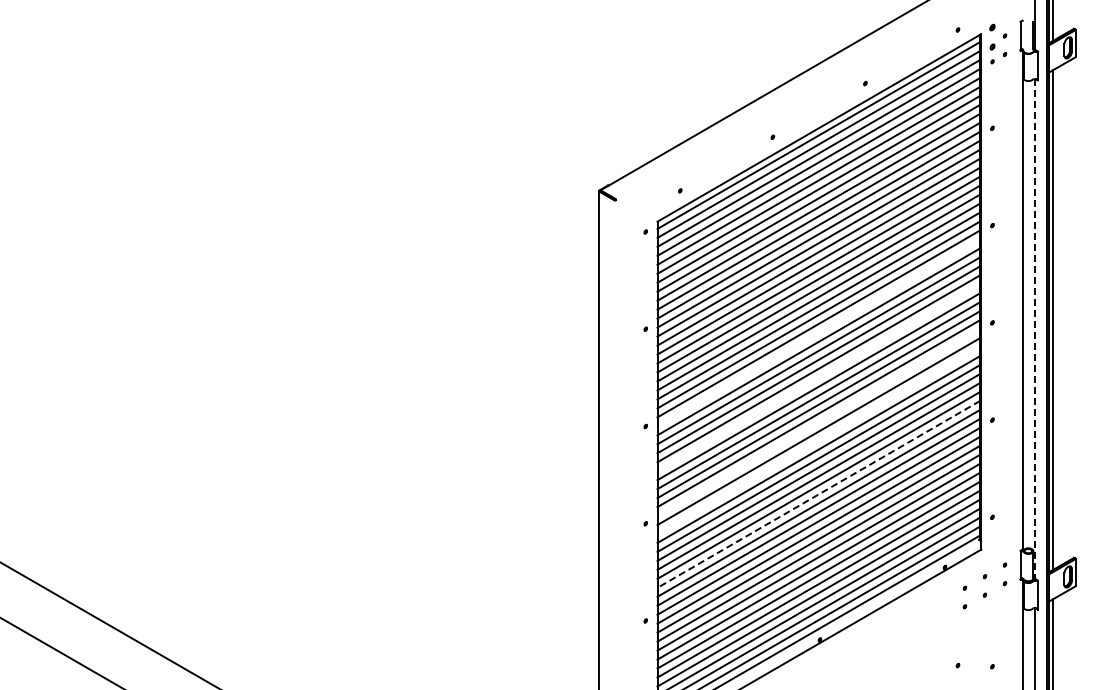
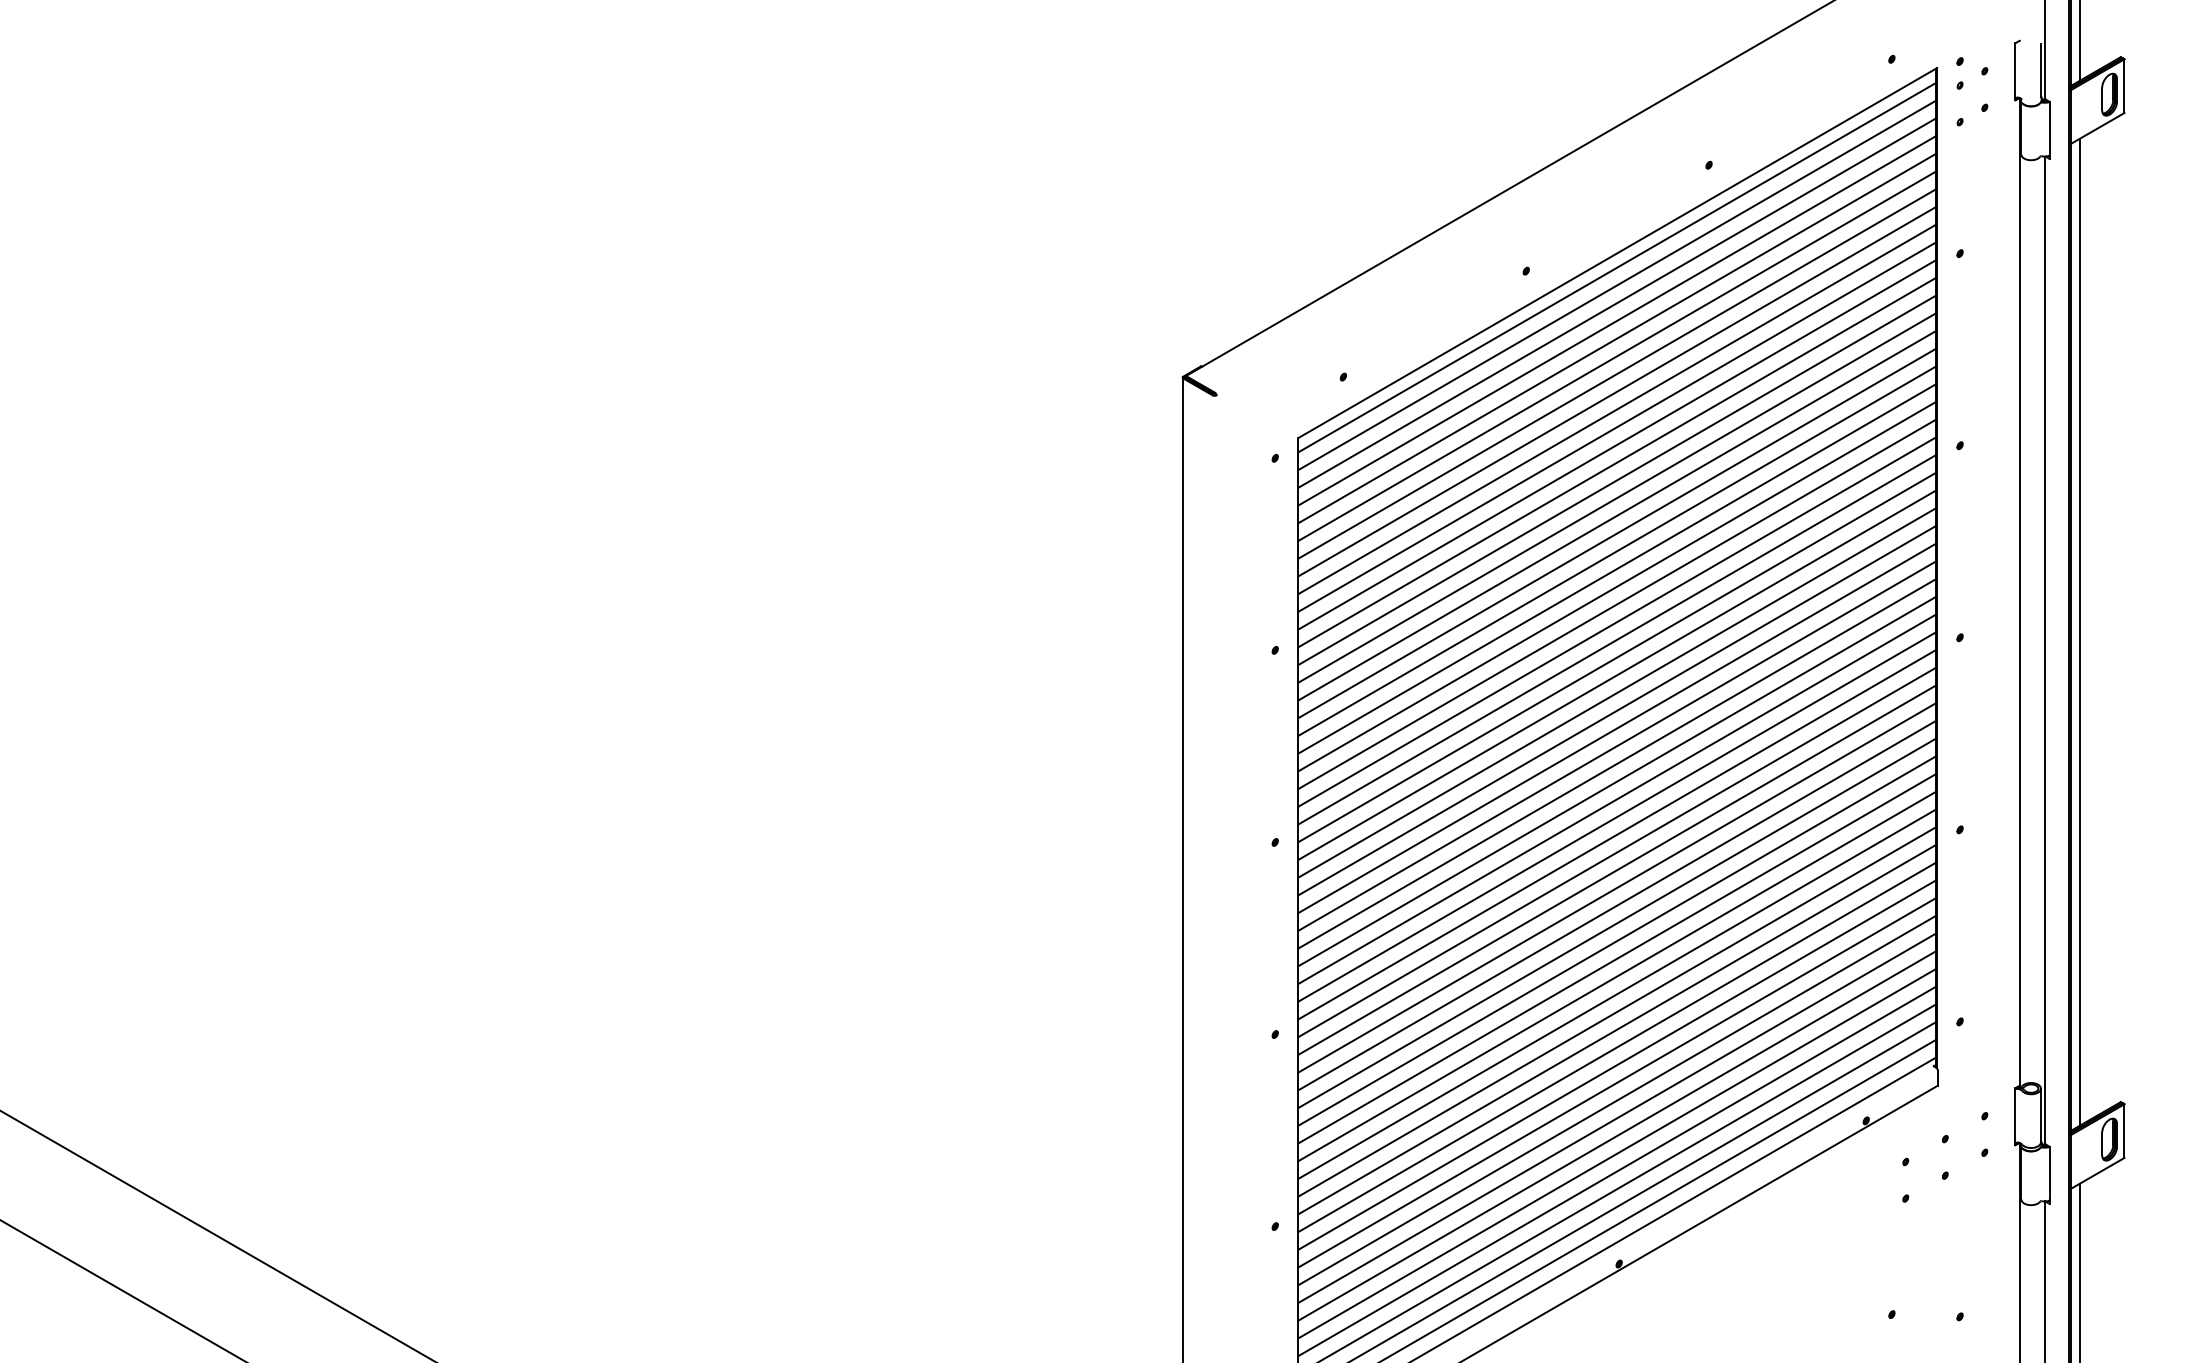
part: (992, 36) -> (1960, 72), size x0.62
line: (1035, 328) -> (2045, 648), dashed -> solid
line: (818, 332) -> (1616, 656), added
line: (818, 377) -> (1616, 745), added
line: (818, 422) -> (1616, 834), added
line: (818, 440) -> (1616, 870), added
line: (818, 494) -> (1616, 976), dashed -> solid

